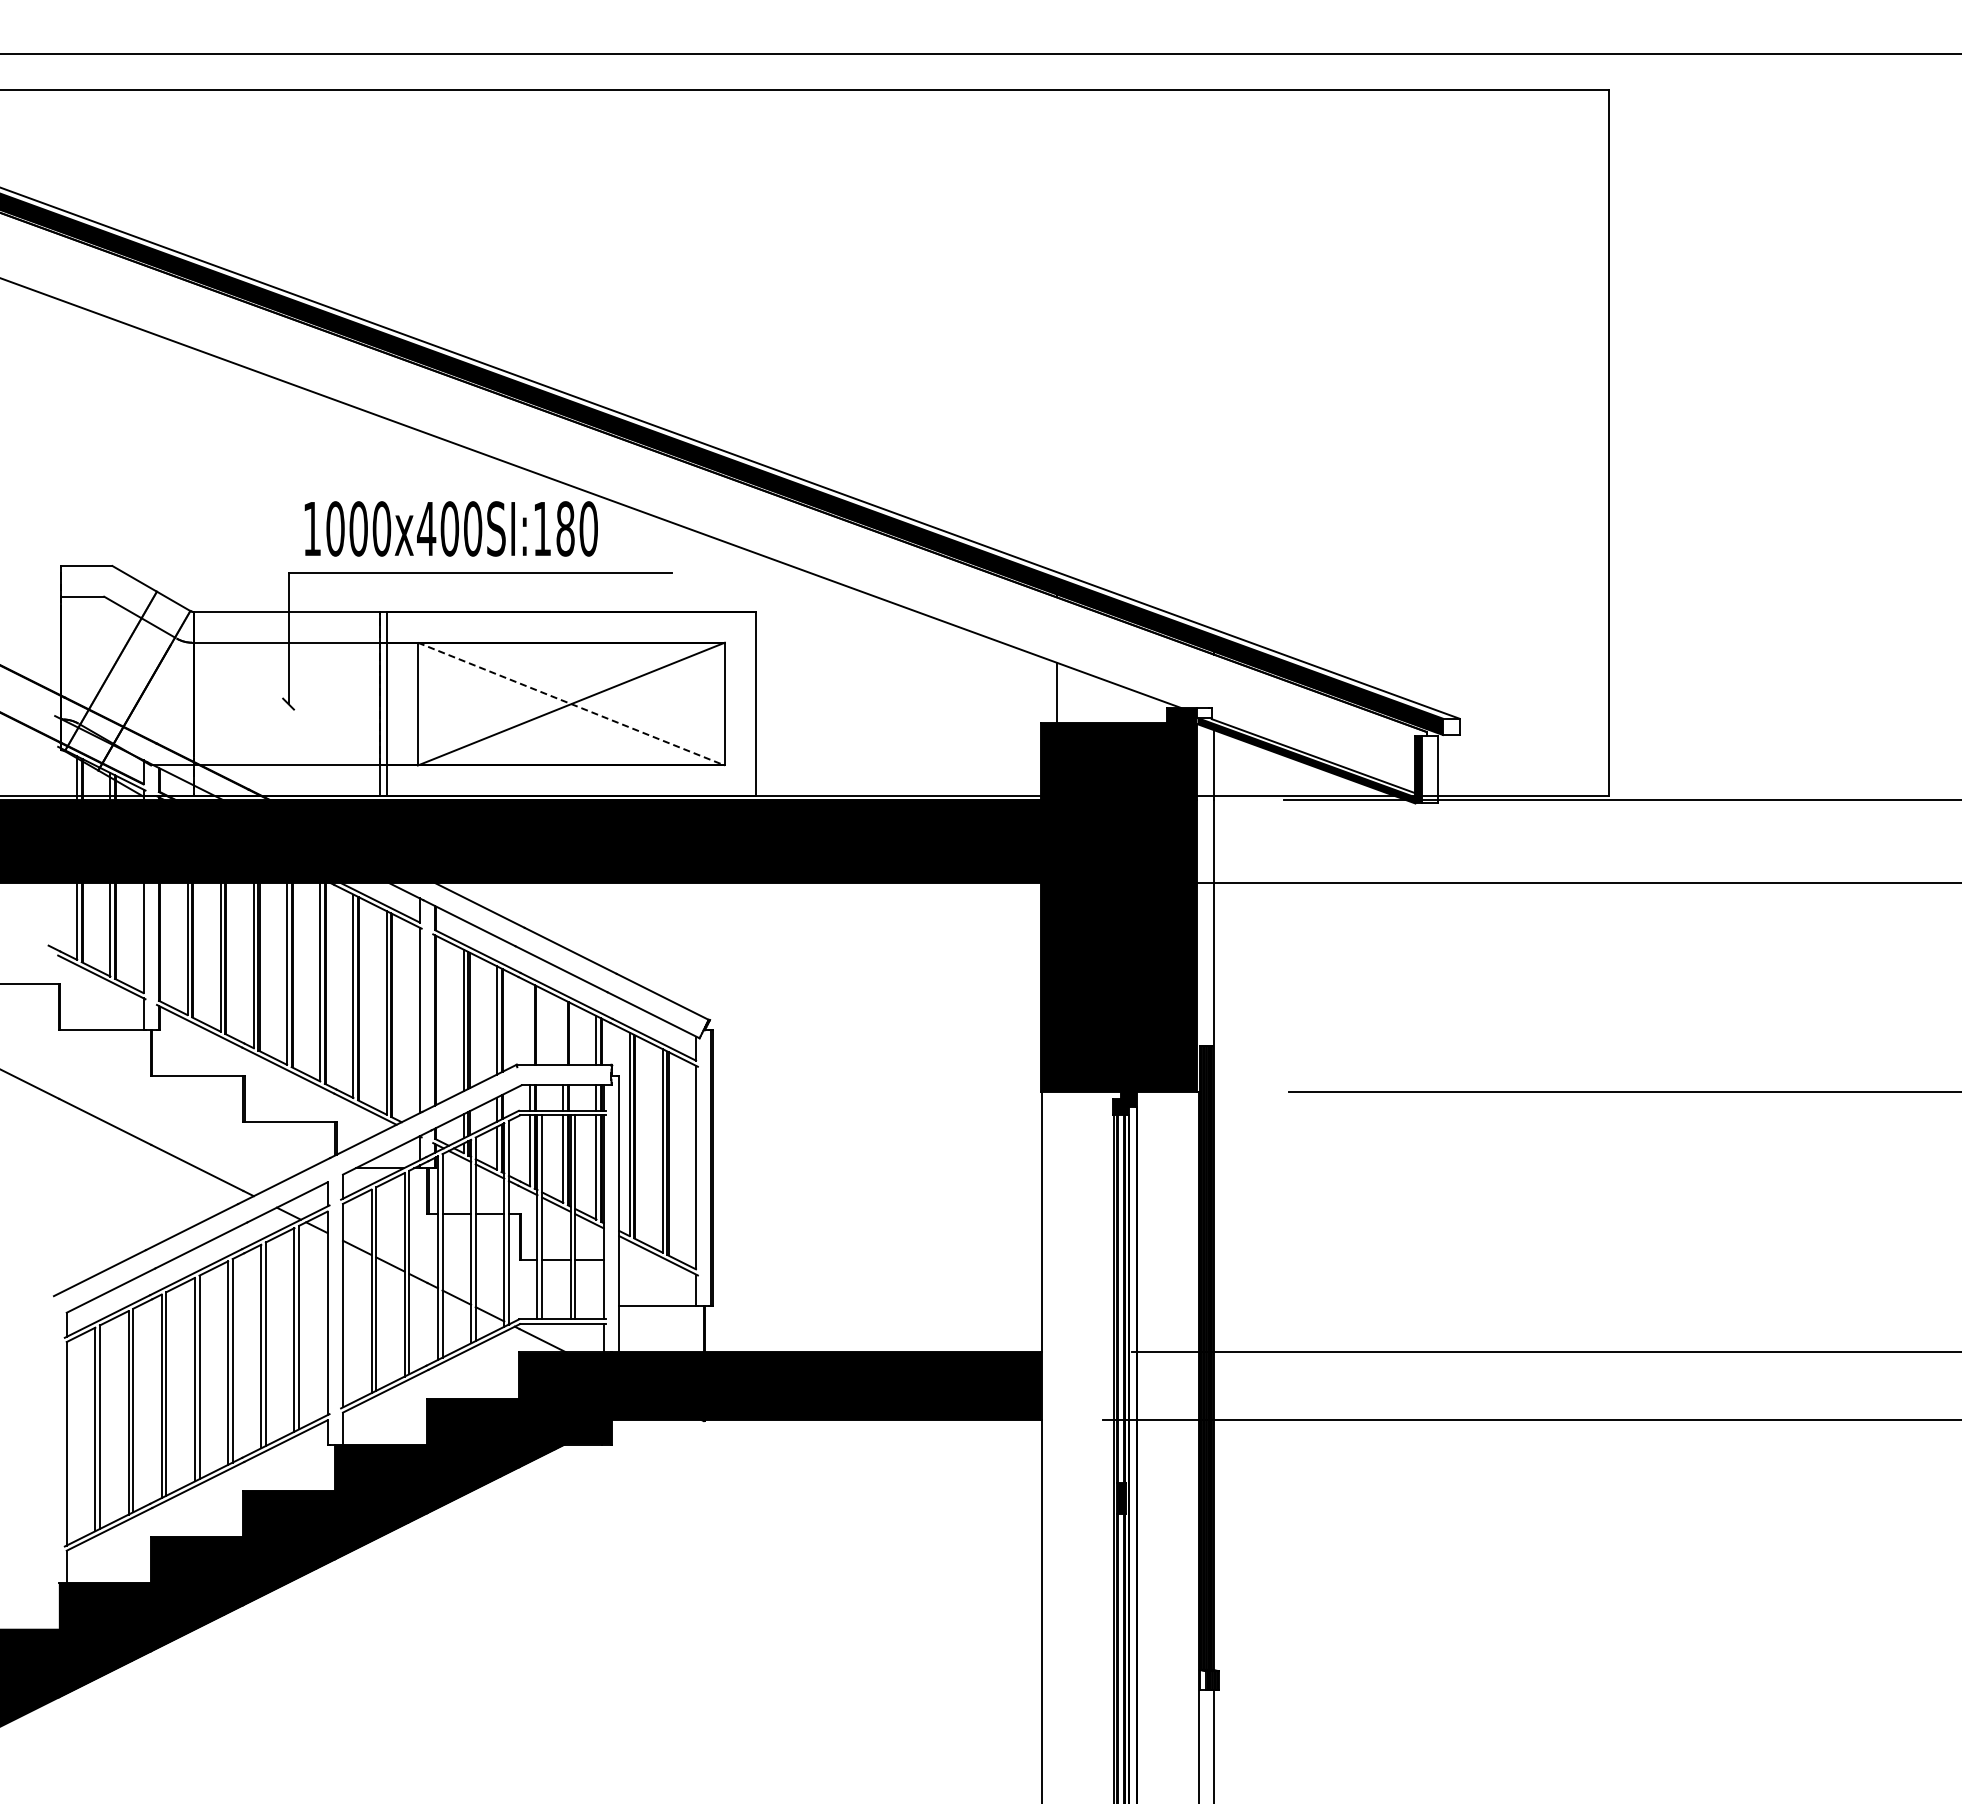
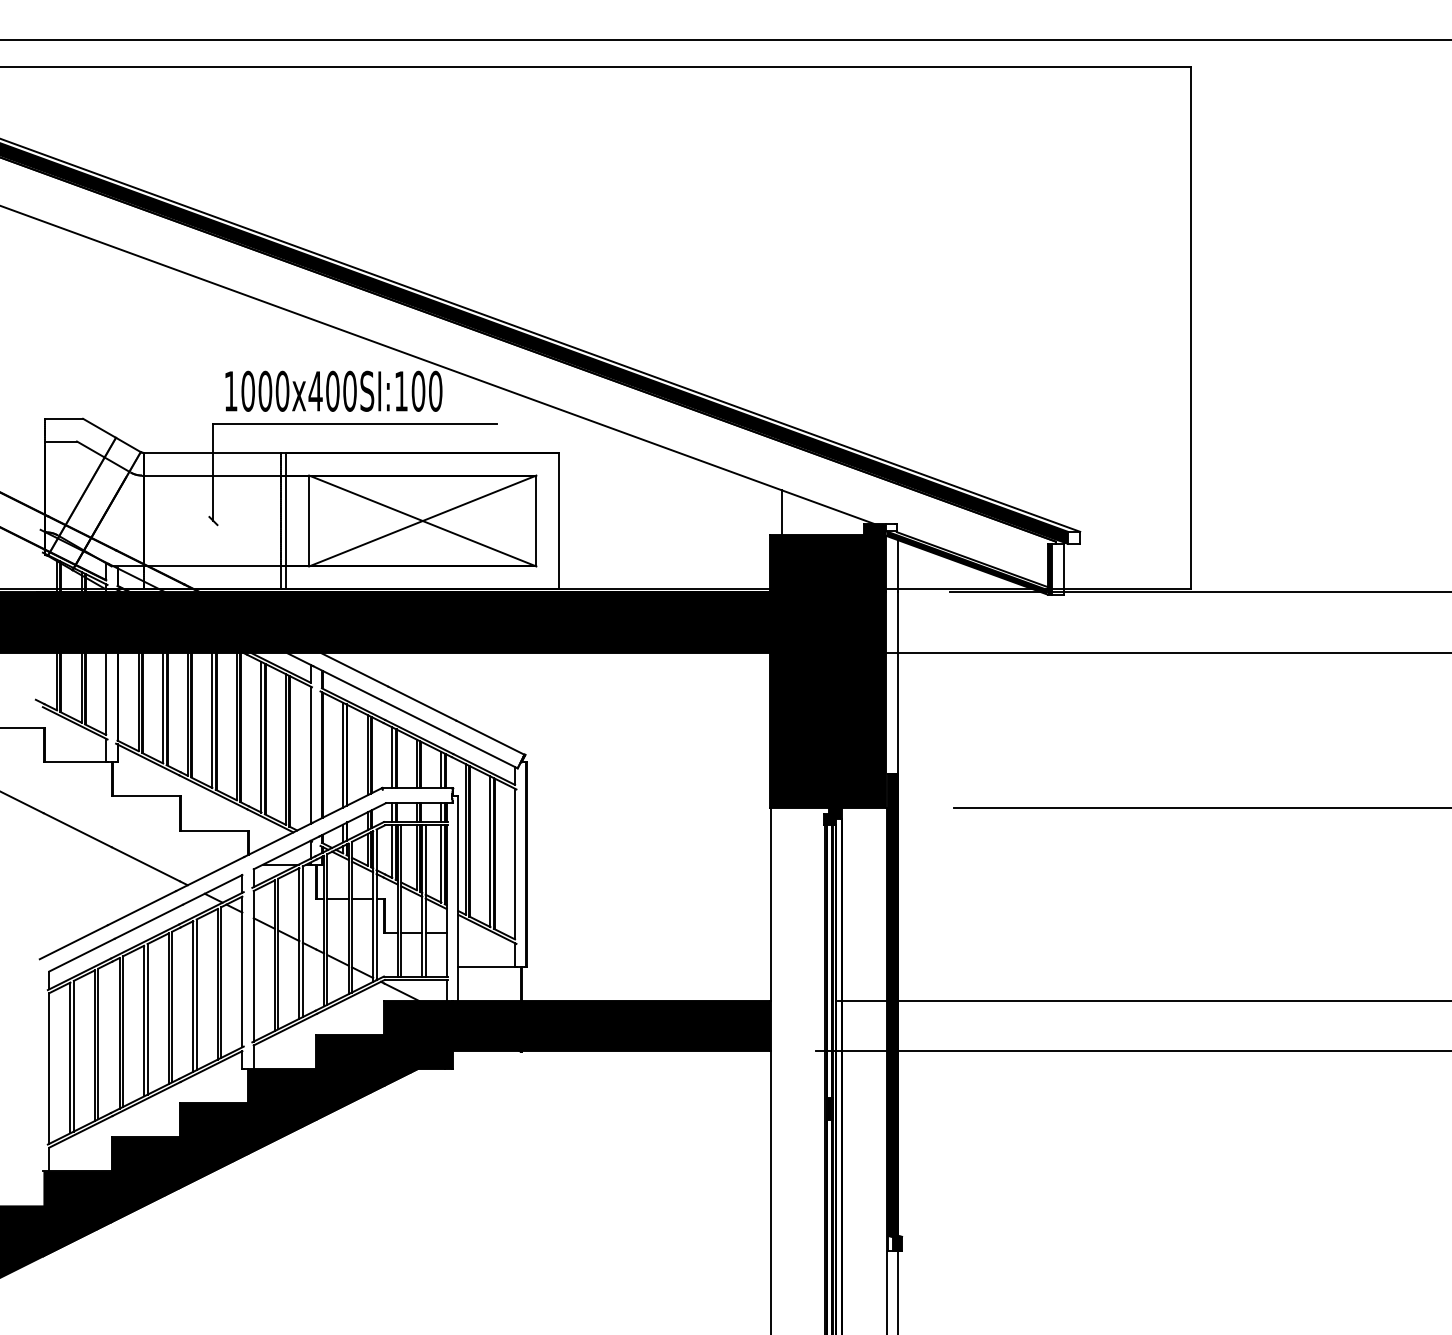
text: (565, 528) -> (418, 391), 1000x400SI:180 -> 1000x400SI:100
line: (571, 704) -> (422, 521), dashed -> solid
line: (530, 1023) -> (392, 757), added
line: (563, 1031) -> (416, 763), added

